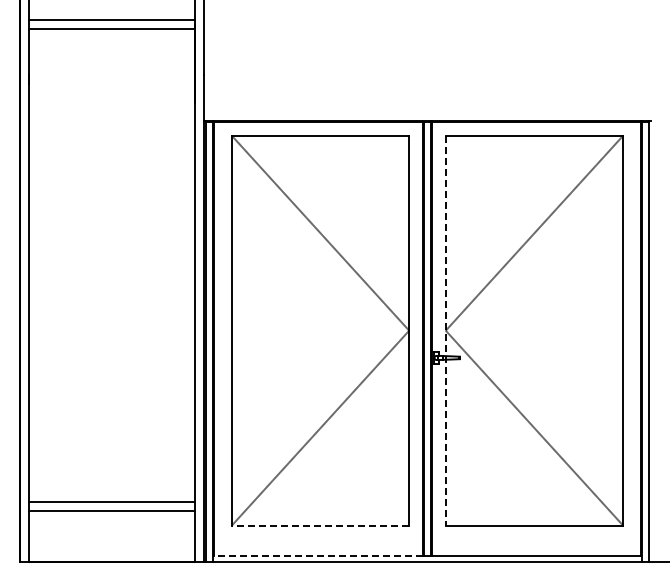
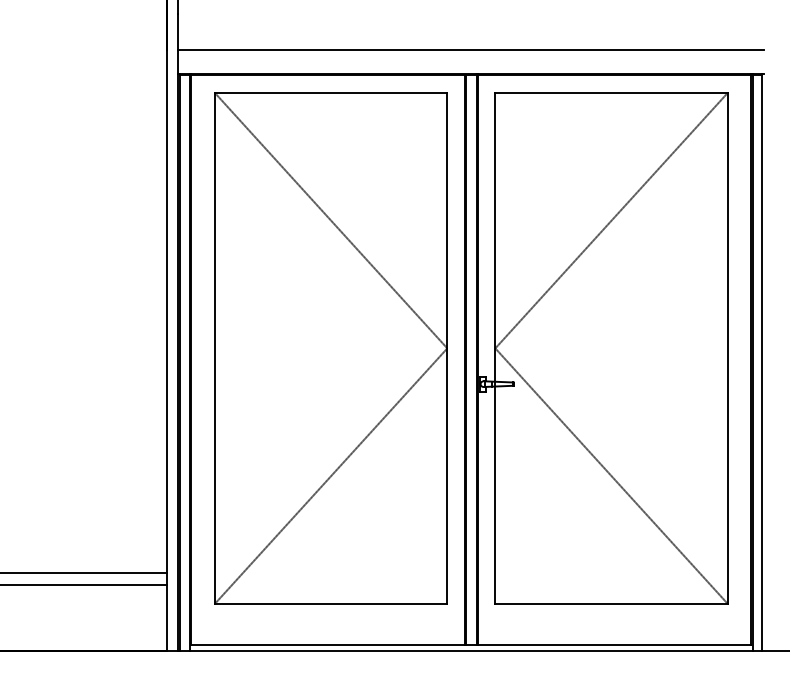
line: (427, 103) -> (471, 50), added
line: (445, 330) -> (494, 348), dashed -> solid
line: (320, 525) -> (331, 603), dashed -> solid
line: (317, 556) -> (327, 644), dashed -> solid

